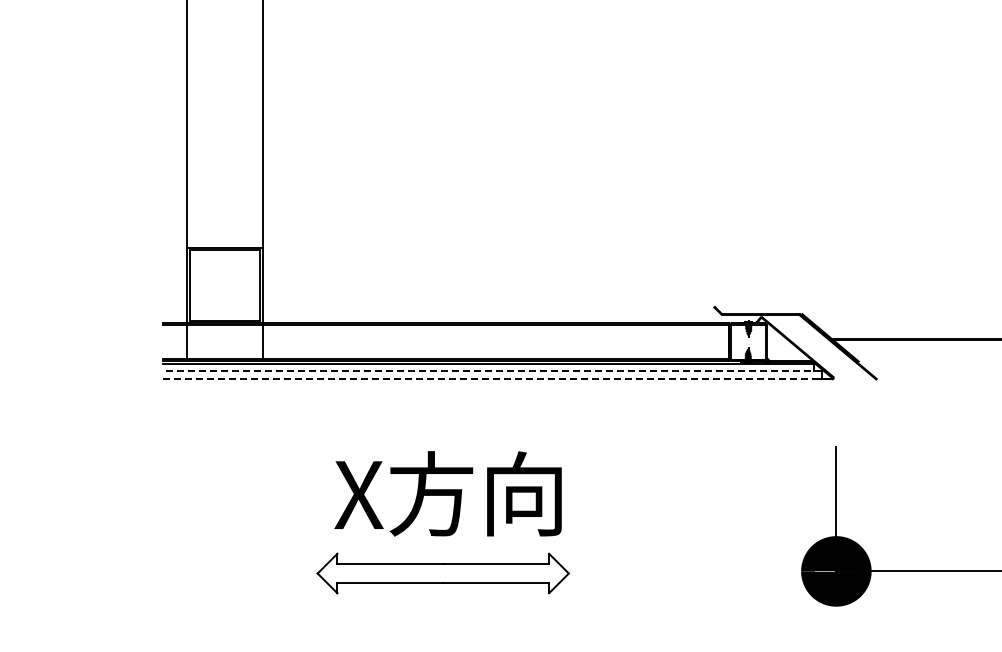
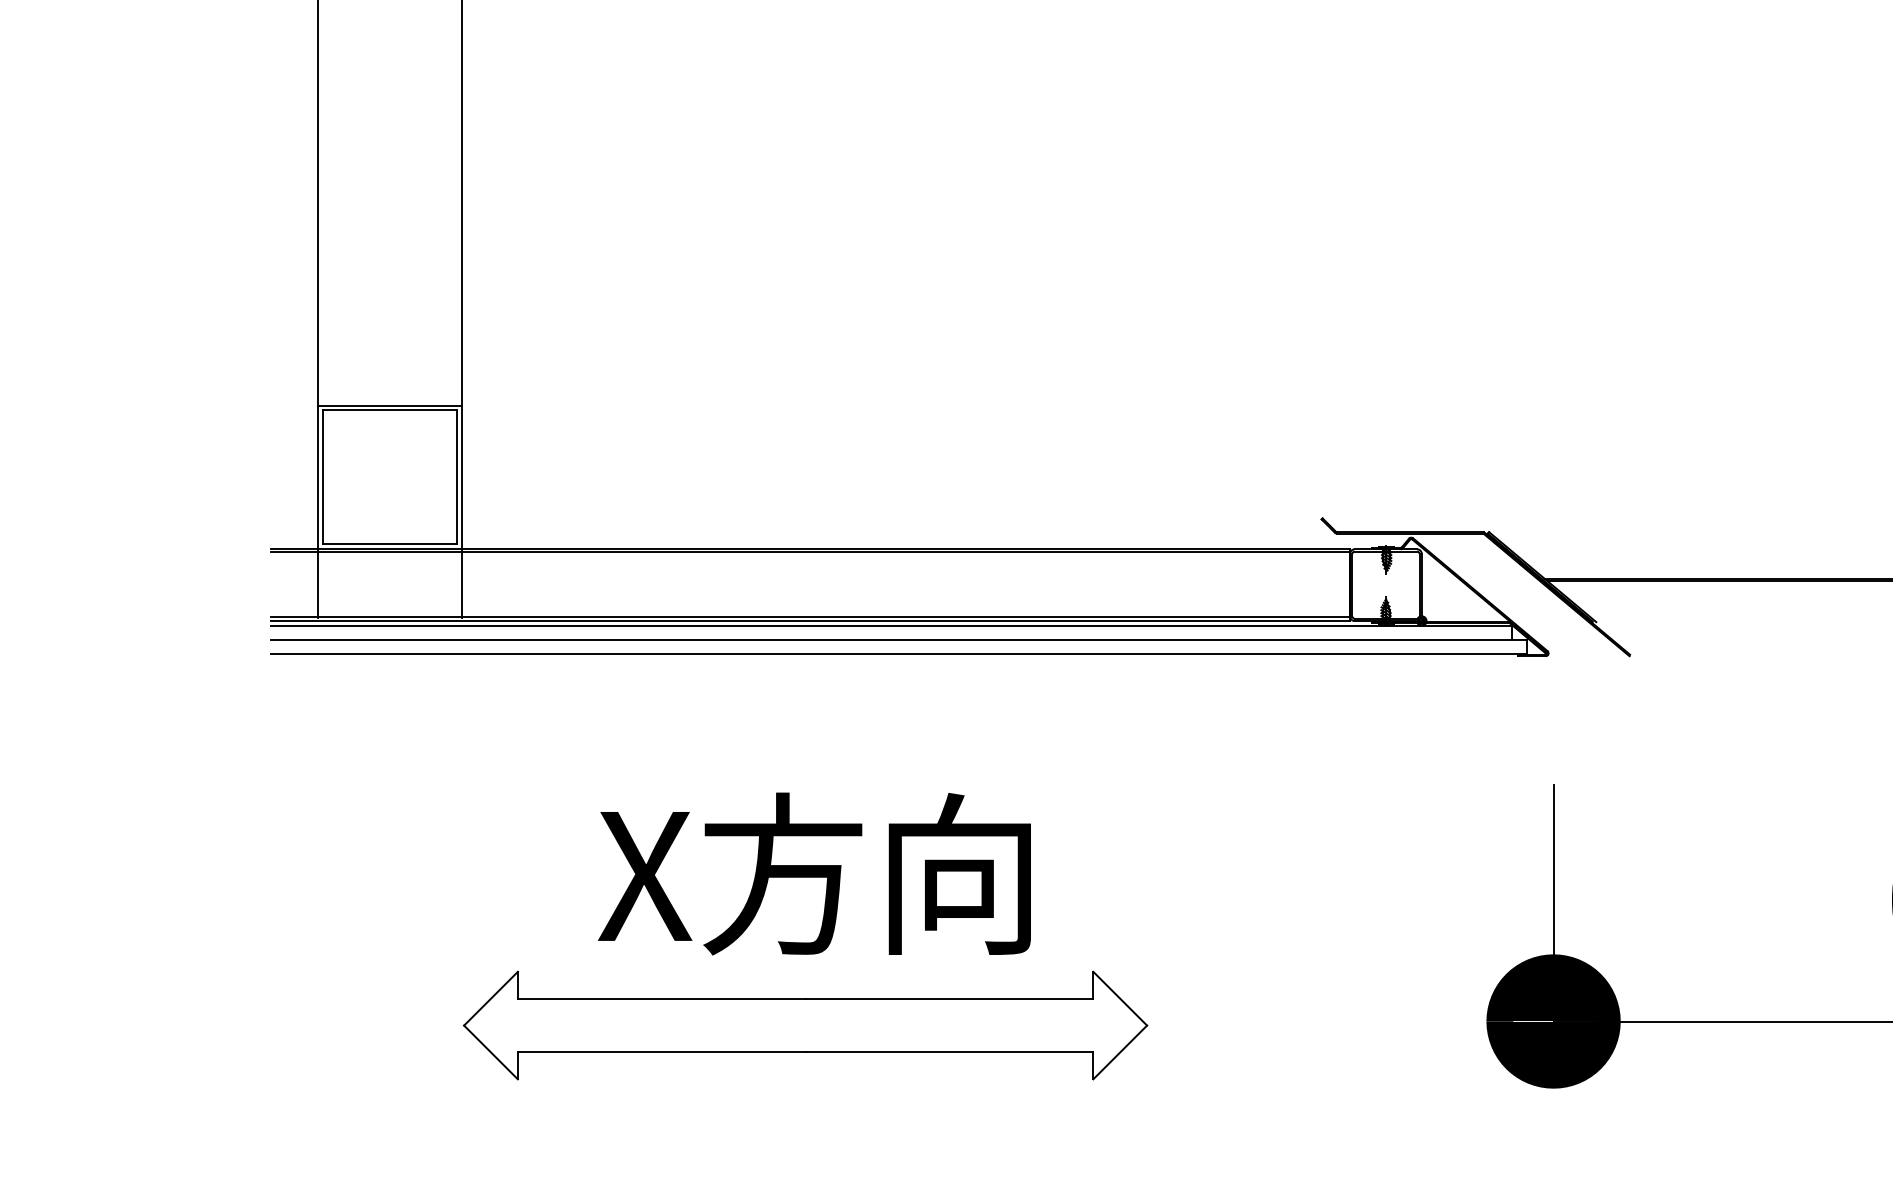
line: (492, 371) -> (899, 641), dashed -> solid
line: (492, 378) -> (899, 654), dashed -> solid
part: (442, 573) -> (803, 1025), size x1.43

